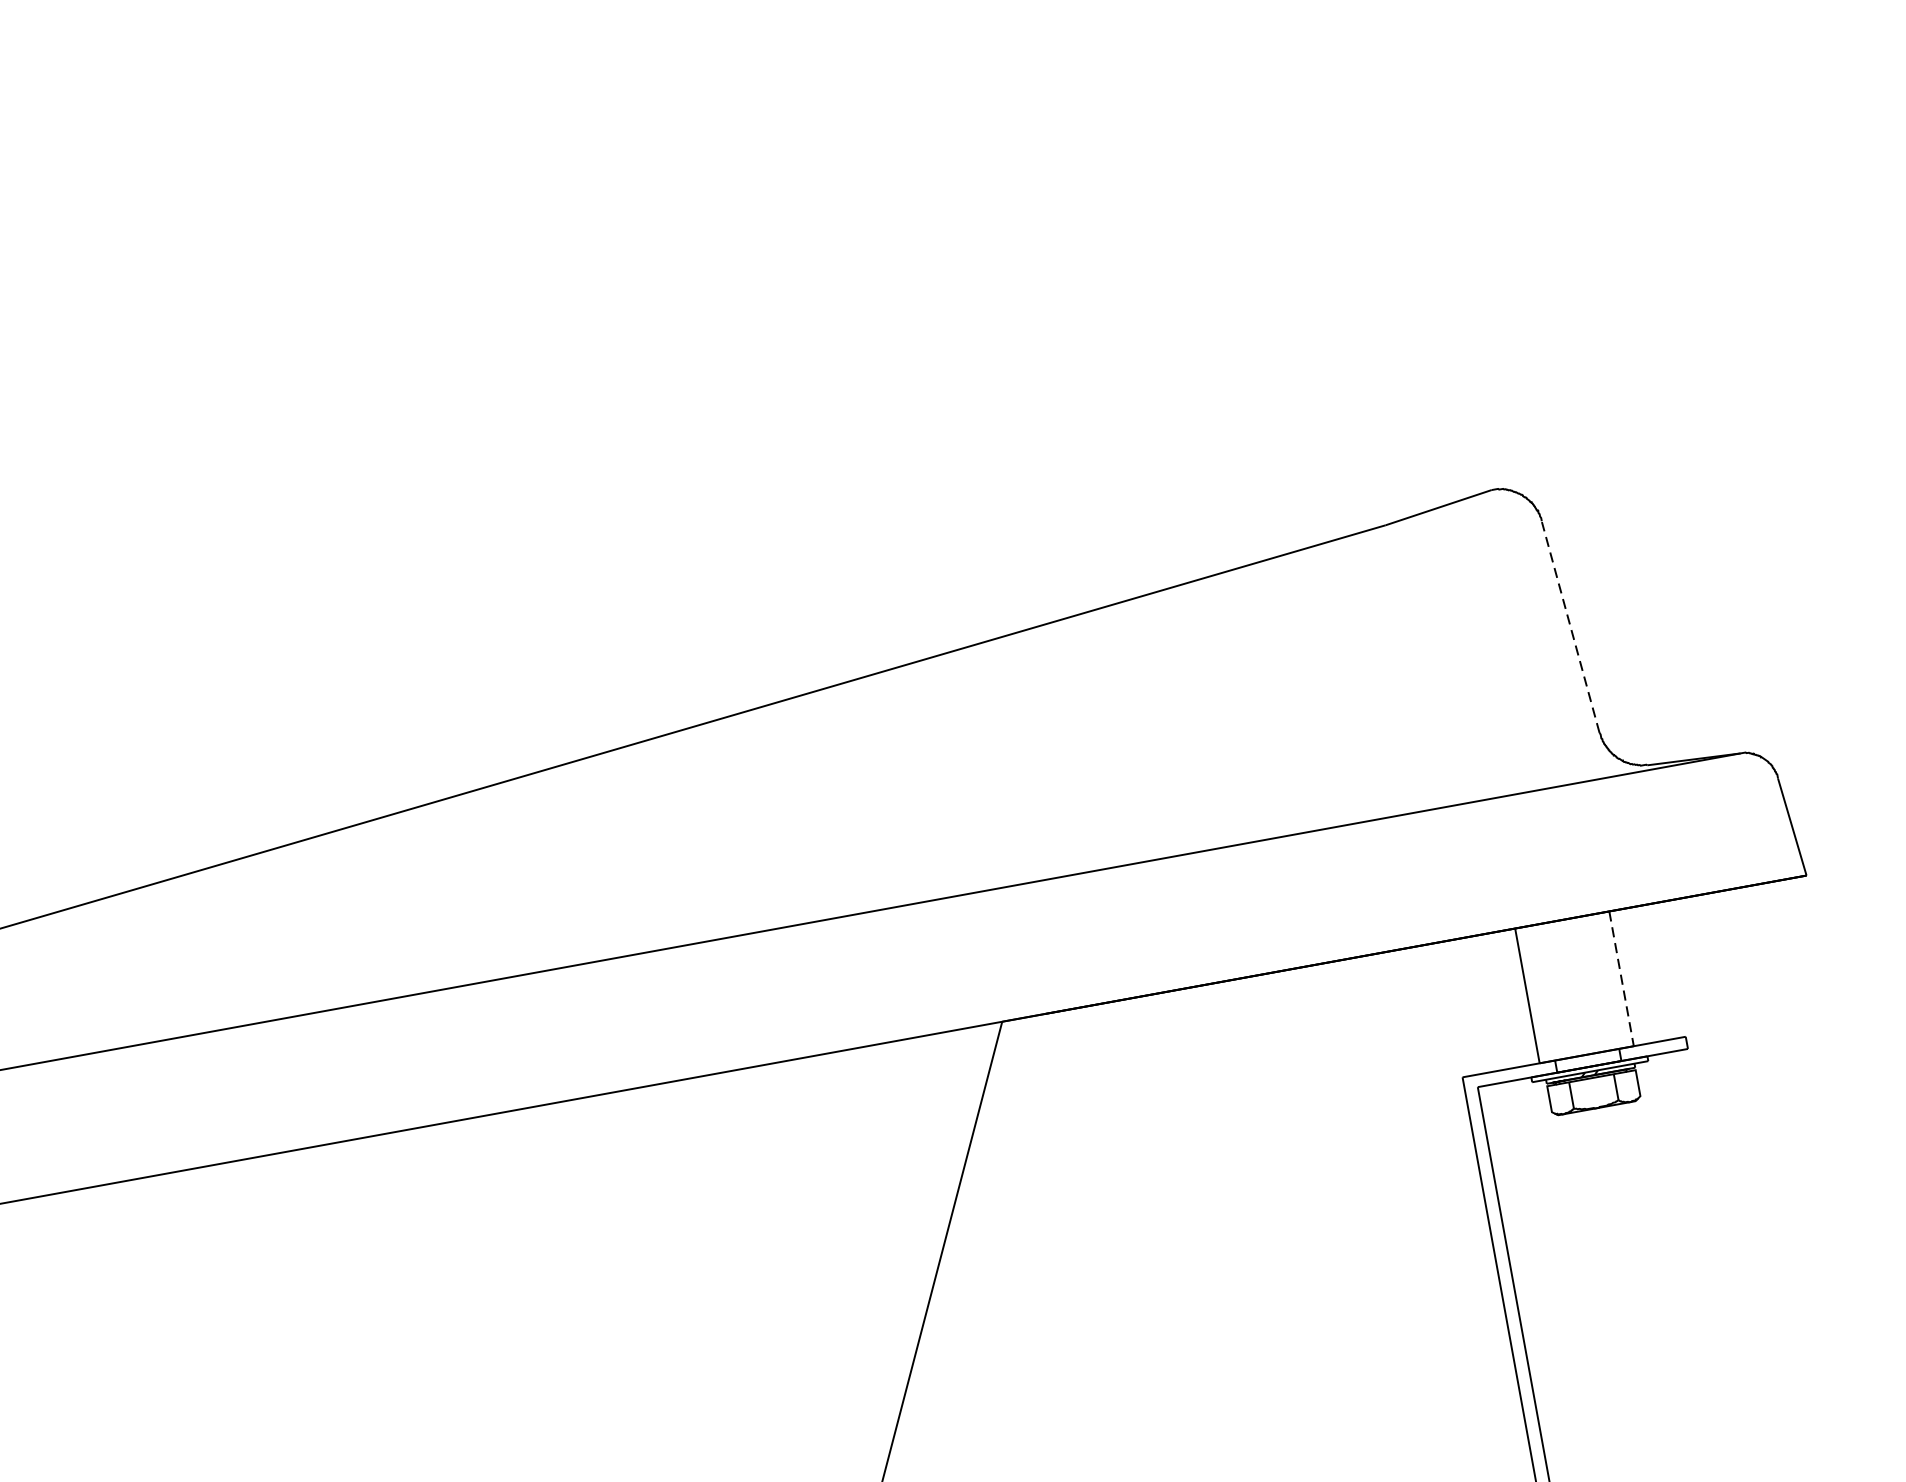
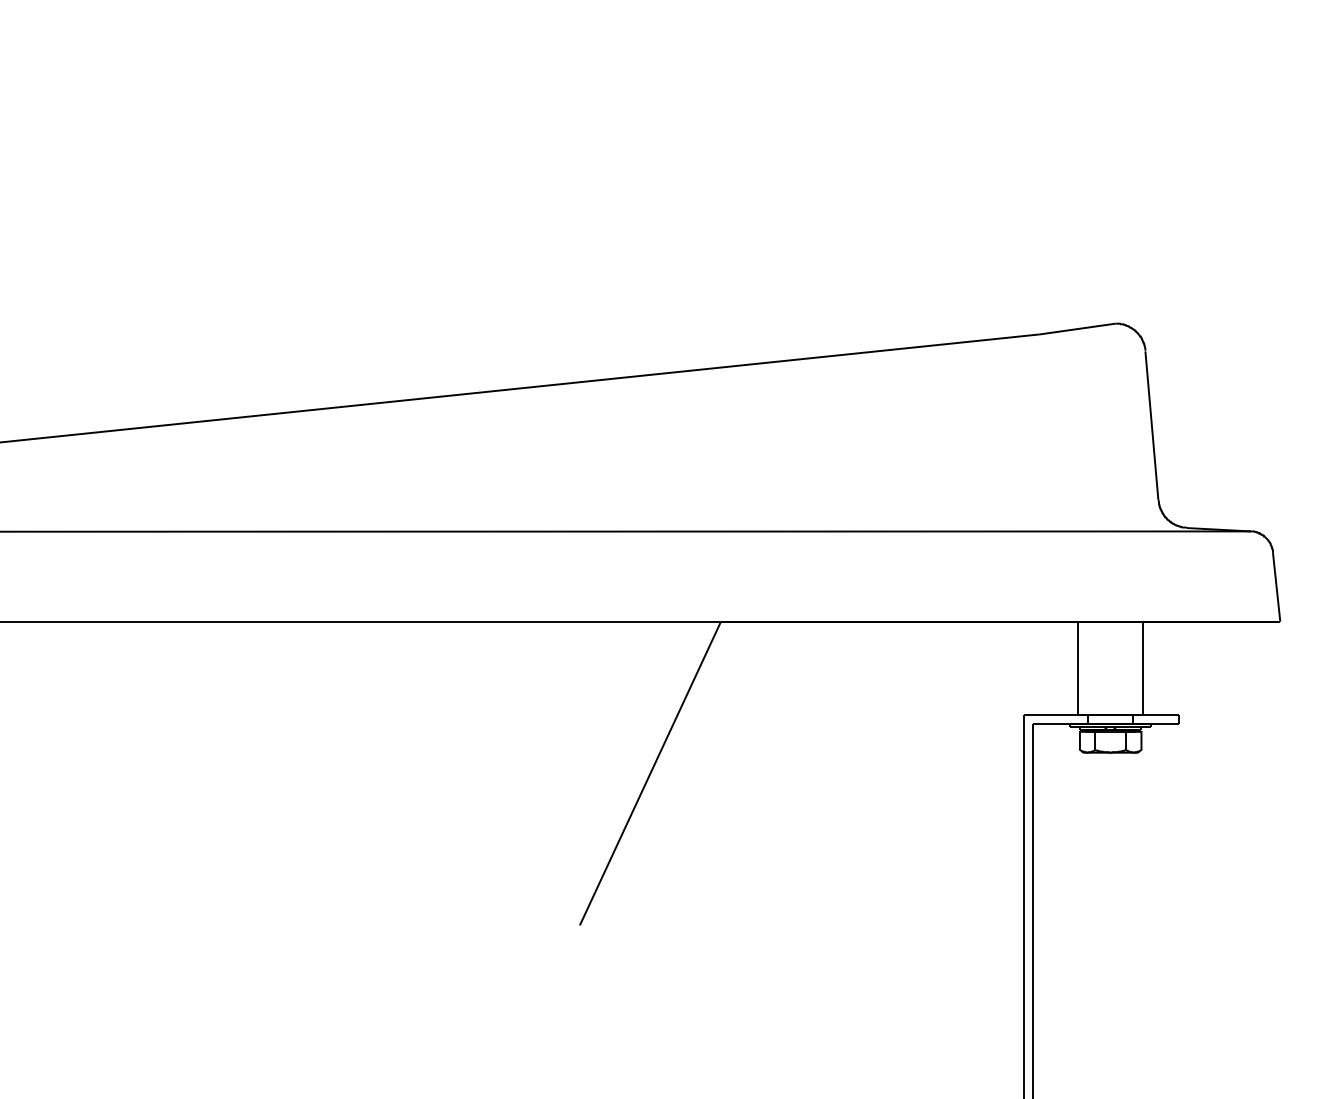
line: (1570, 627) -> (1151, 425), dashed -> solid
line: (1622, 978) -> (1143, 668), dashed -> solid

